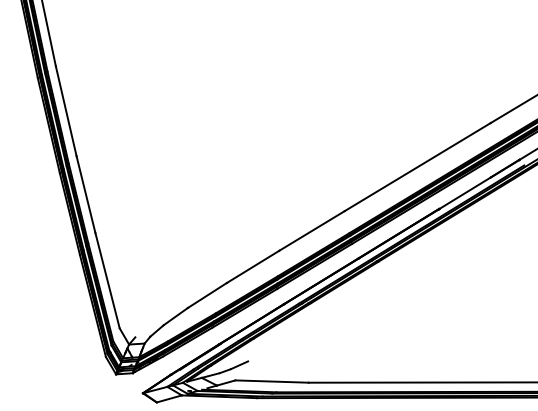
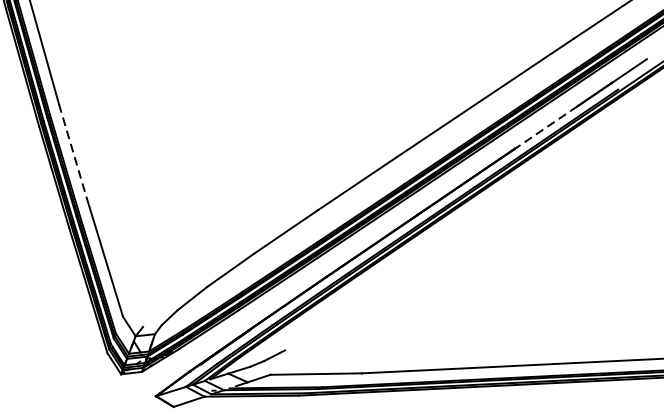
line: (464, 193) -> (545, 128), solid -> dashed
line: (86, 194) -> (73, 151), solid -> dashed

